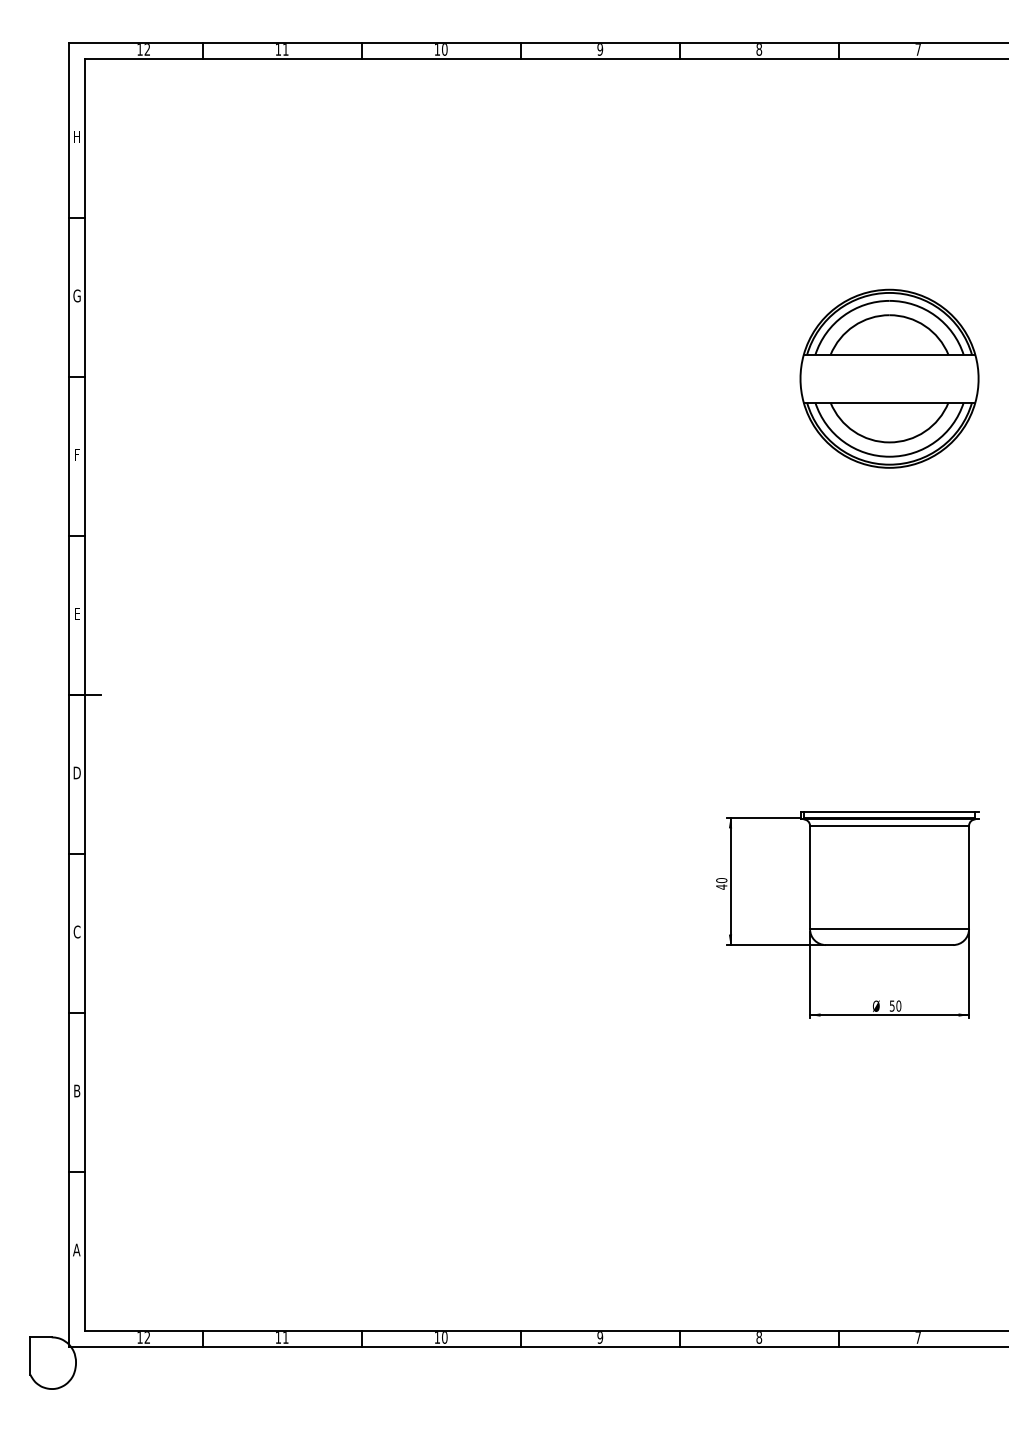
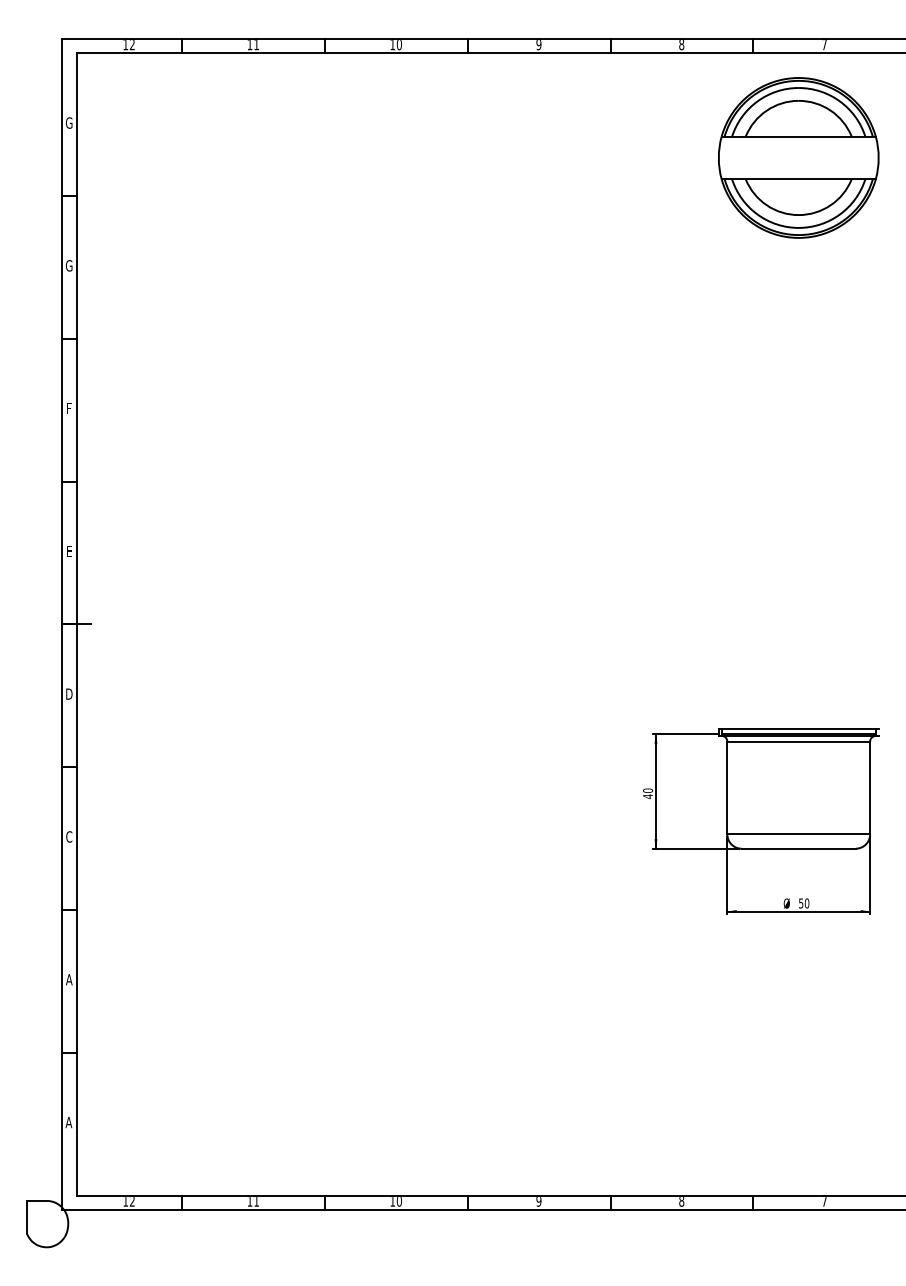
text: (76, 136) -> (68, 122), H -> G
part: (889, 378) -> (798, 157), moved
text: (76, 1090) -> (68, 979), B -> A

